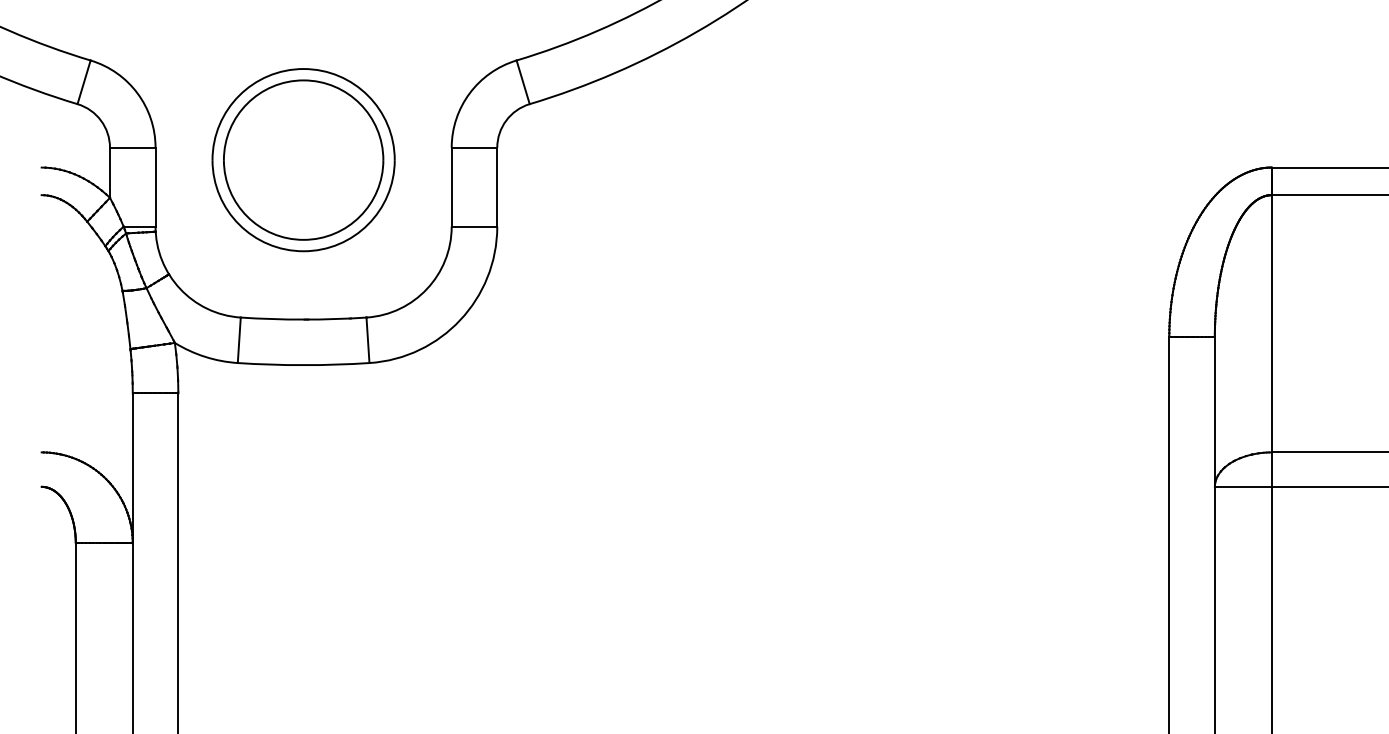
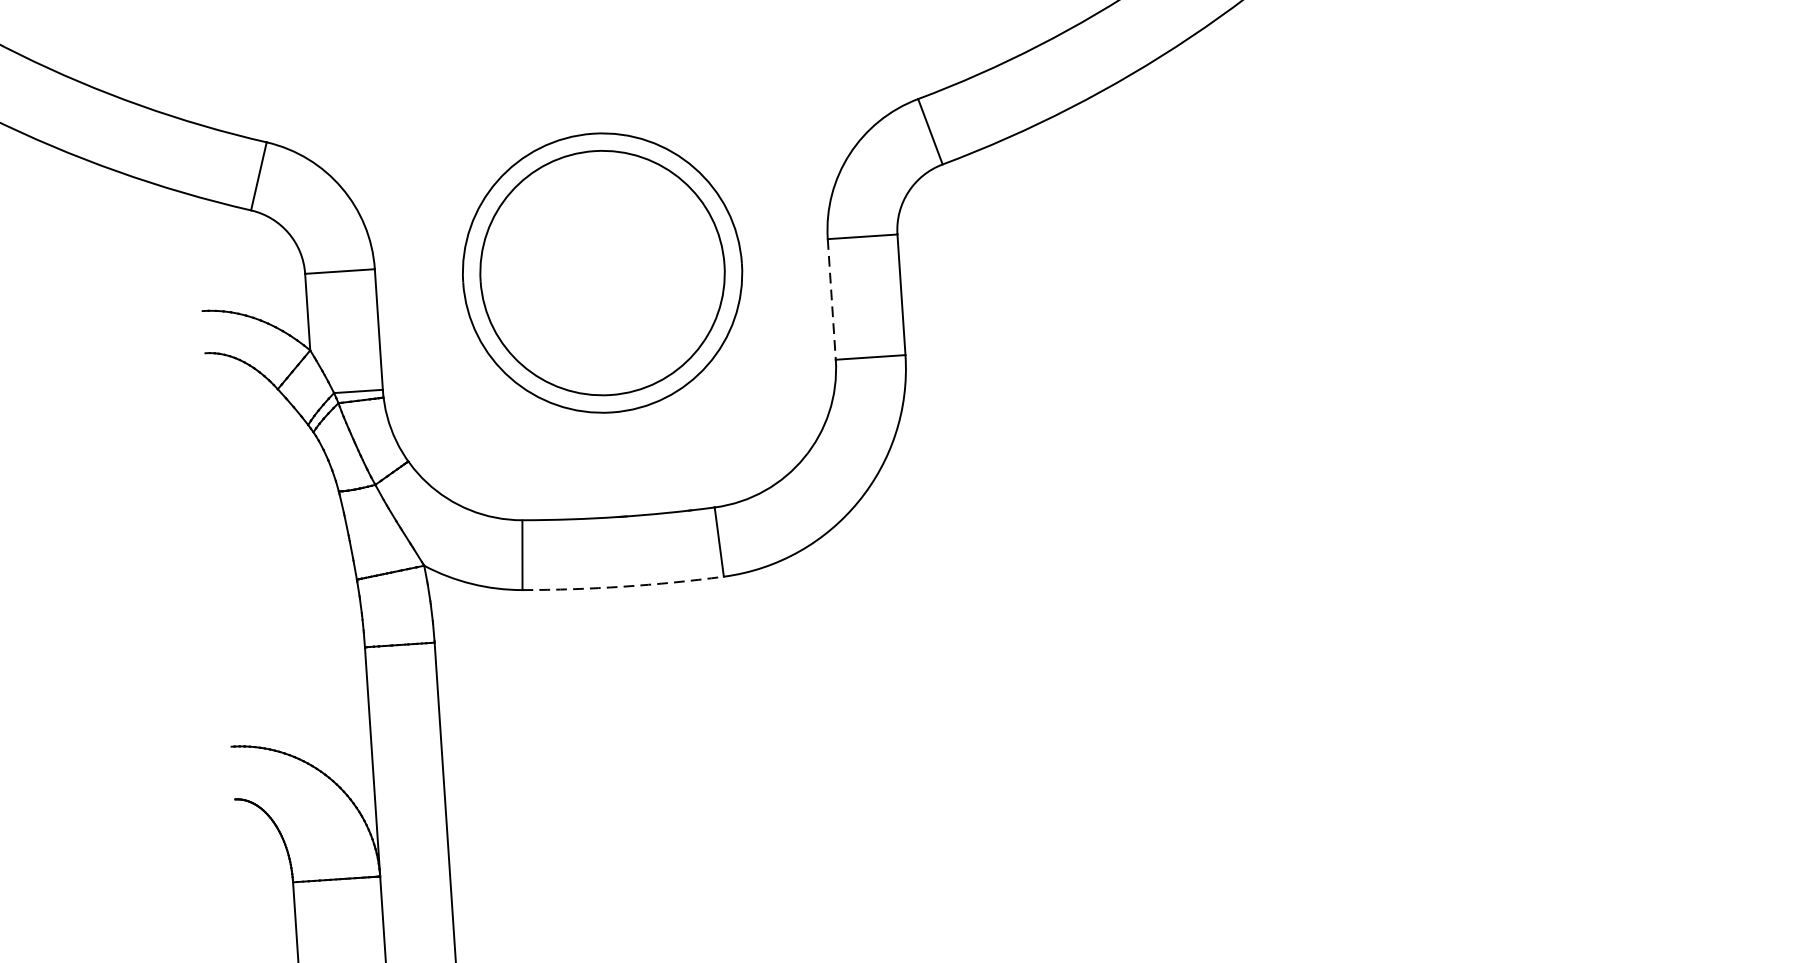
line: (451, 187) -> (831, 299), solid -> dashed
arc: (303, 365) -> (623, 587), solid -> dashed

